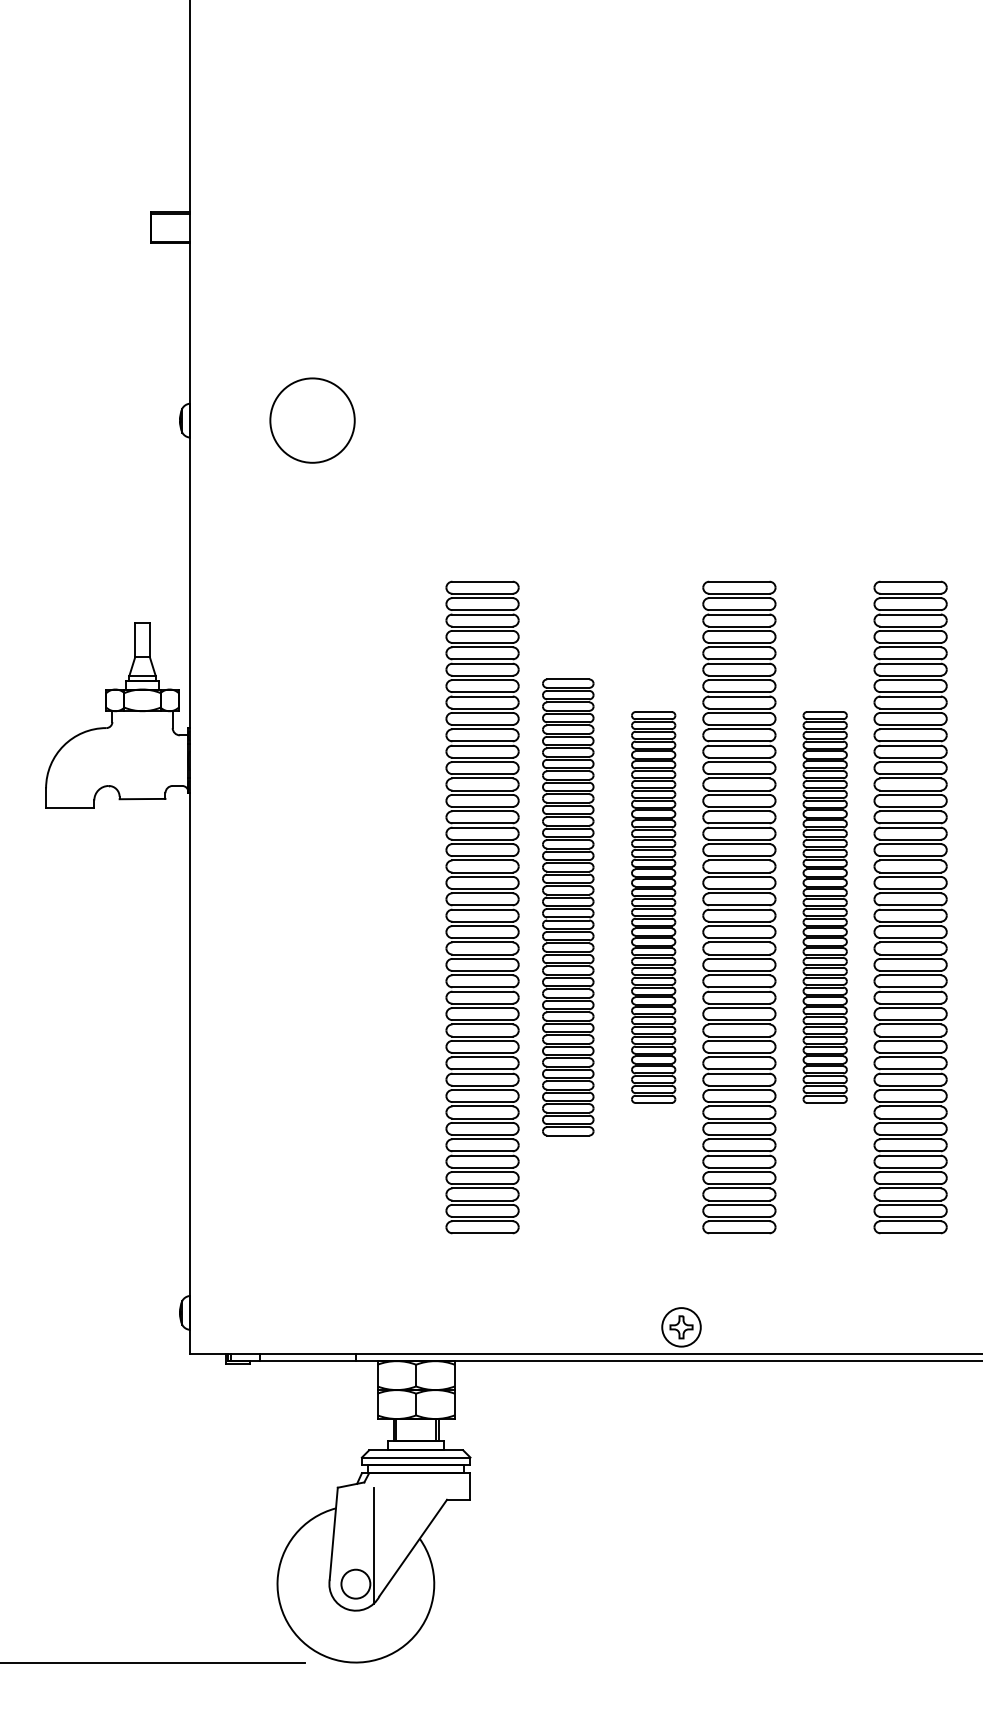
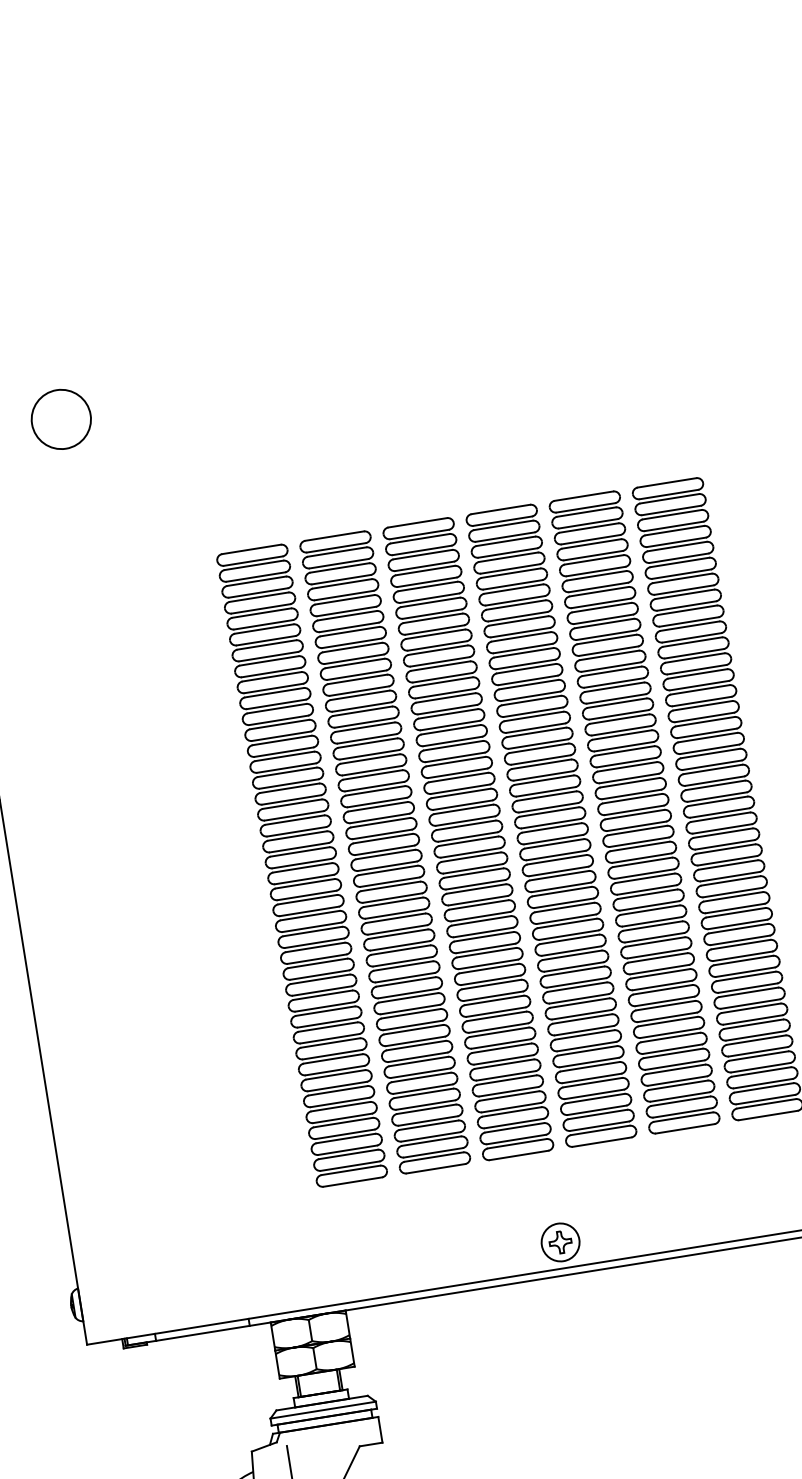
circle: (312, 420) -> (61, 419), size x0.71
part: (568, 907) -> (385, 852), size x1.43
part: (653, 907) -> (468, 839), size x1.67
part: (825, 907) -> (635, 812), size x1.67

